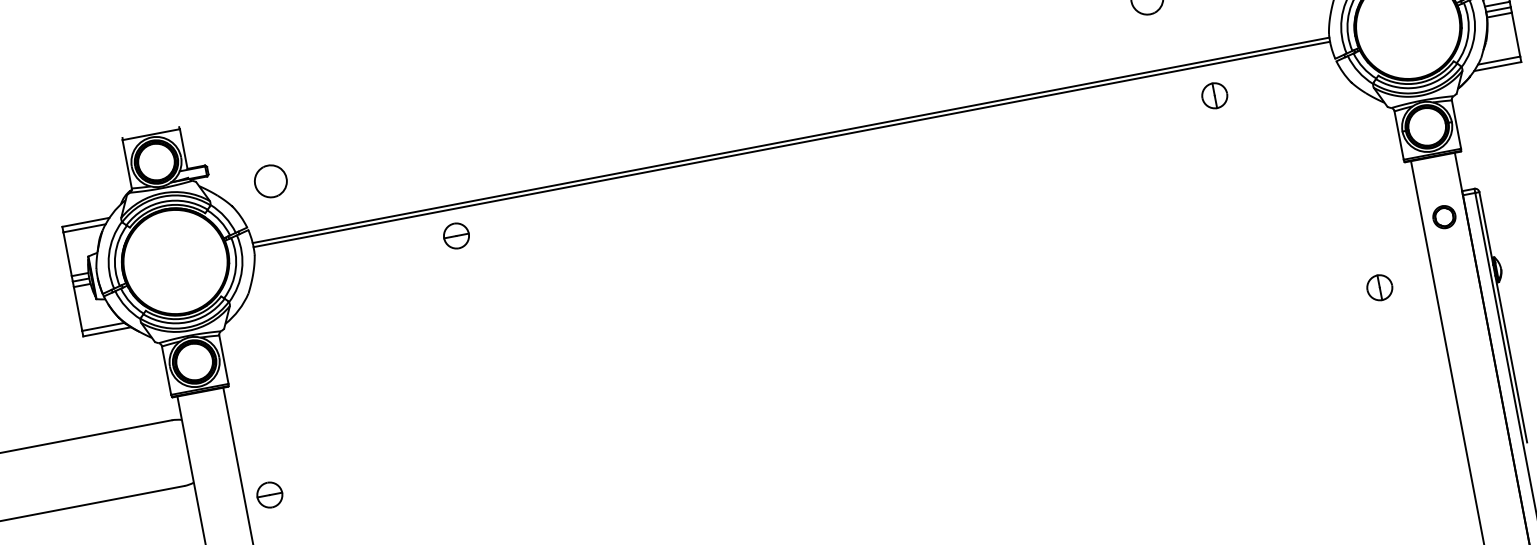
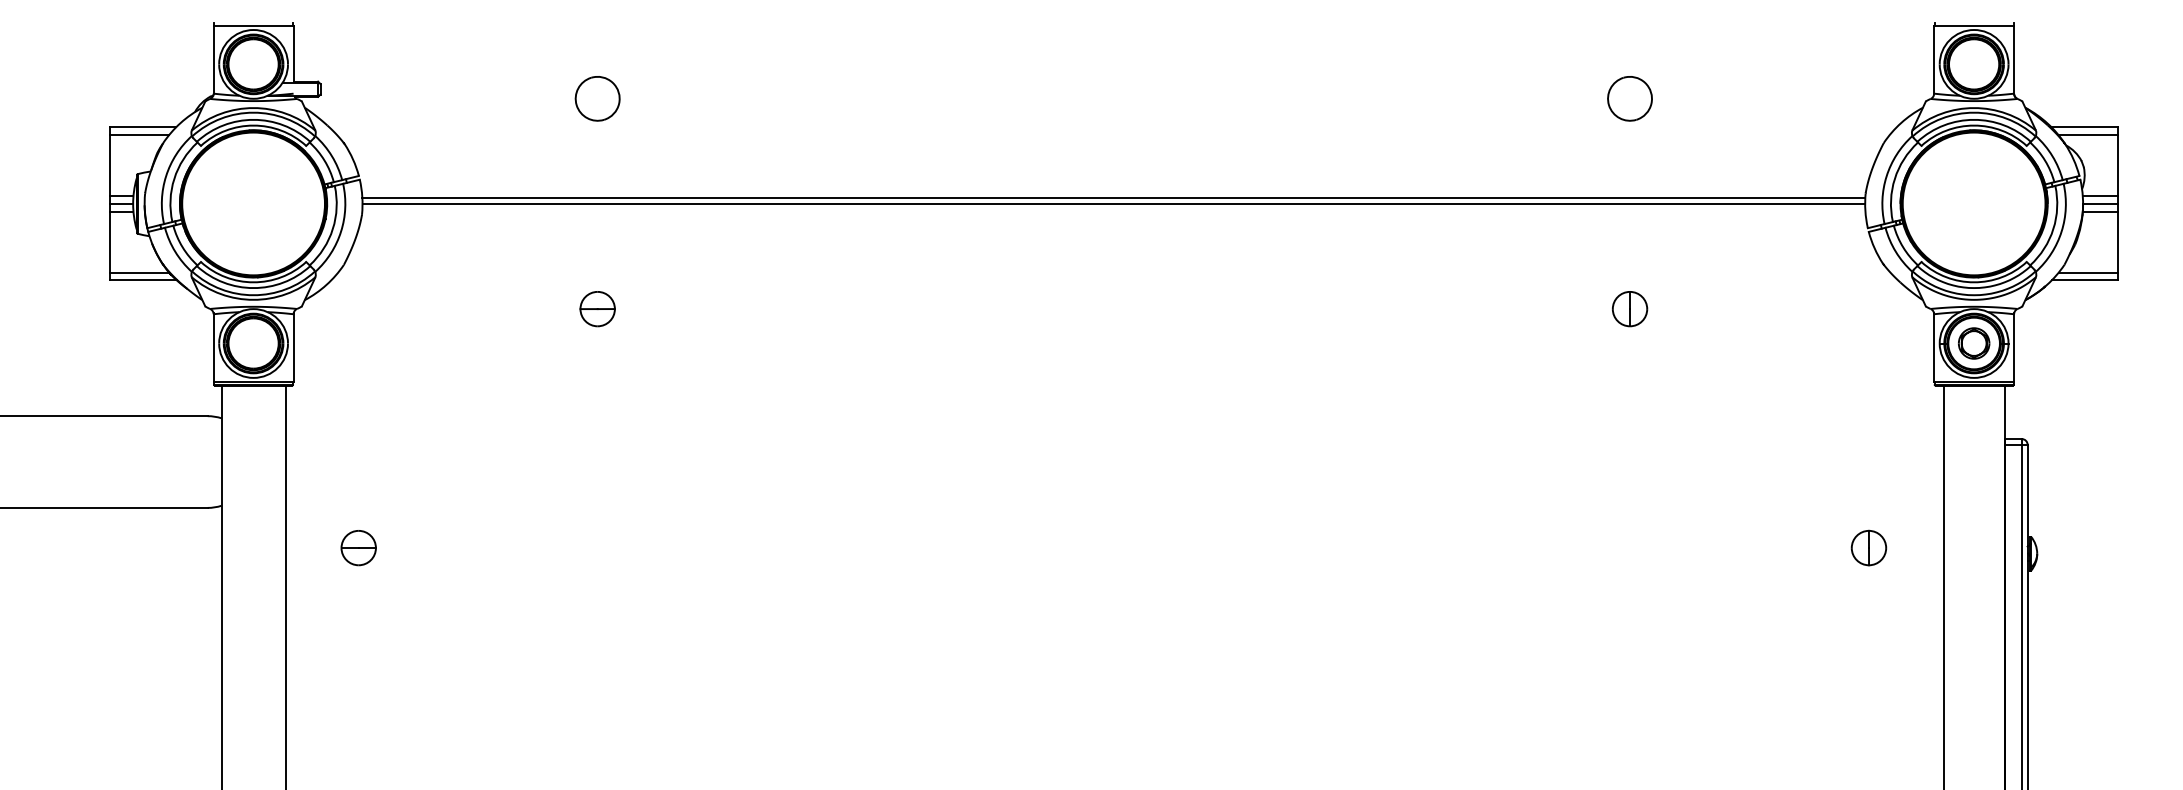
part: (1215, 96) -> (1630, 309), moved
part: (270, 181) -> (597, 98), moved
part: (1444, 217) -> (1974, 343), moved
part: (456, 236) -> (597, 309), moved
part: (269, 495) -> (358, 548), moved

